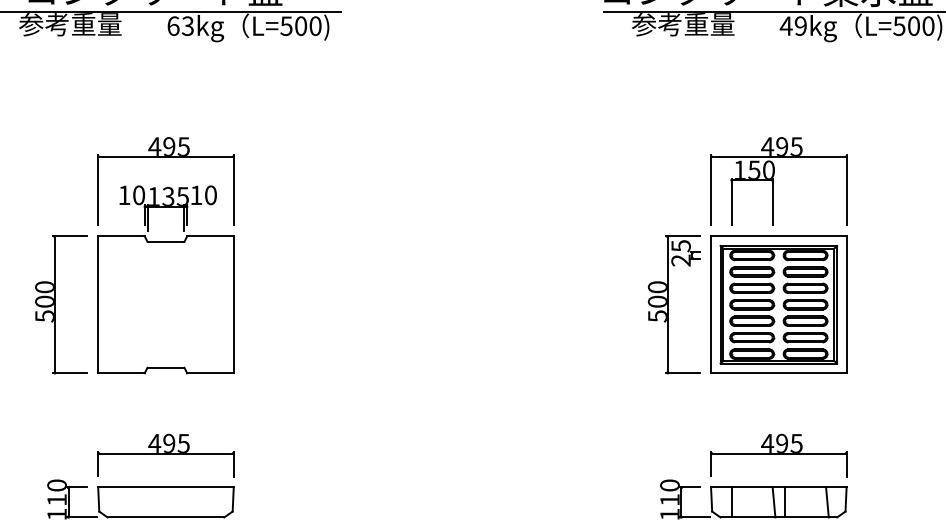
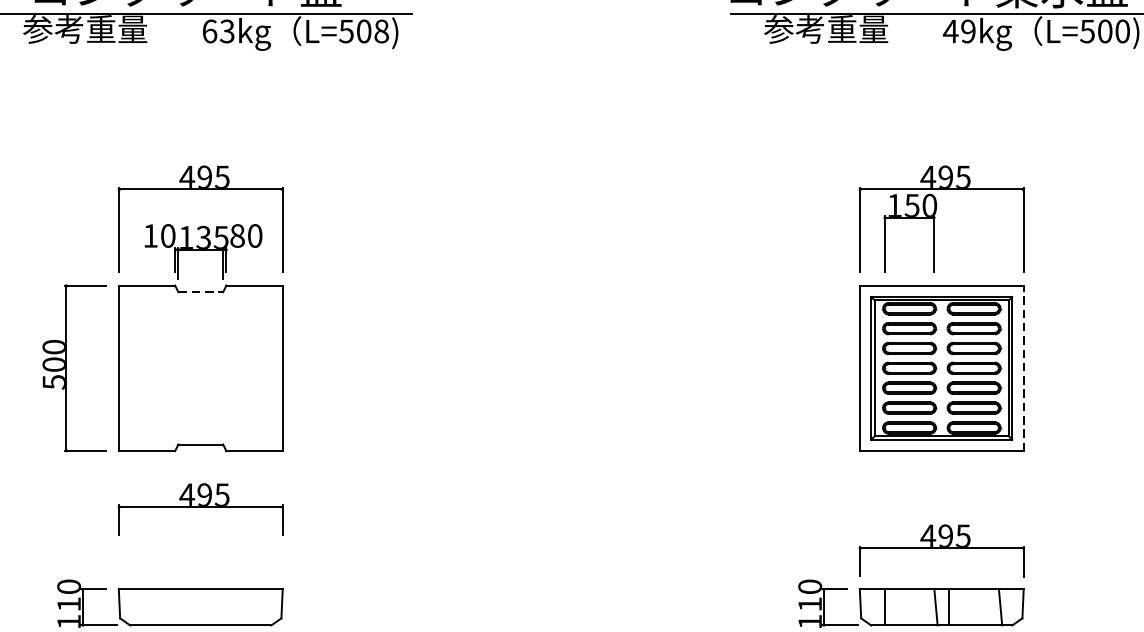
text: (315, 26) -> (381, 31), L=500) -> L=508)
text: (196, 195) -> (237, 236), 10 -> 80
line: (166, 241) -> (201, 291), solid -> dashed
part: (674, 304) -> (815, 367), removed
line: (846, 304) -> (1023, 367), solid -> dashed
part: (165, 455) -> (200, 509), moved

